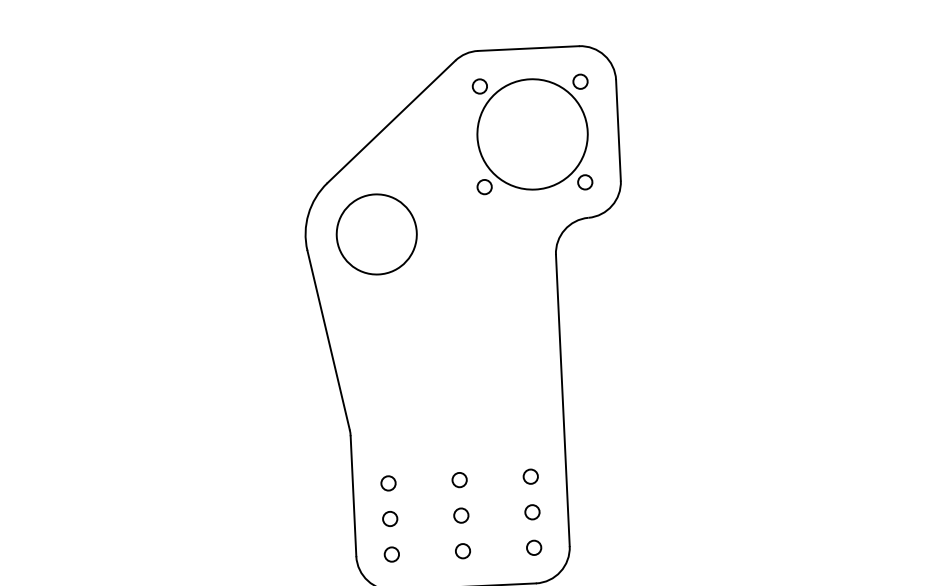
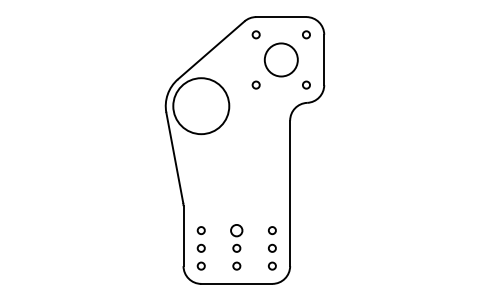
circle: (530, 133) -> (280, 59), size x0.6
circle: (377, 235) -> (201, 106), size x1.4
circle: (458, 479) -> (236, 230), size x1.6

